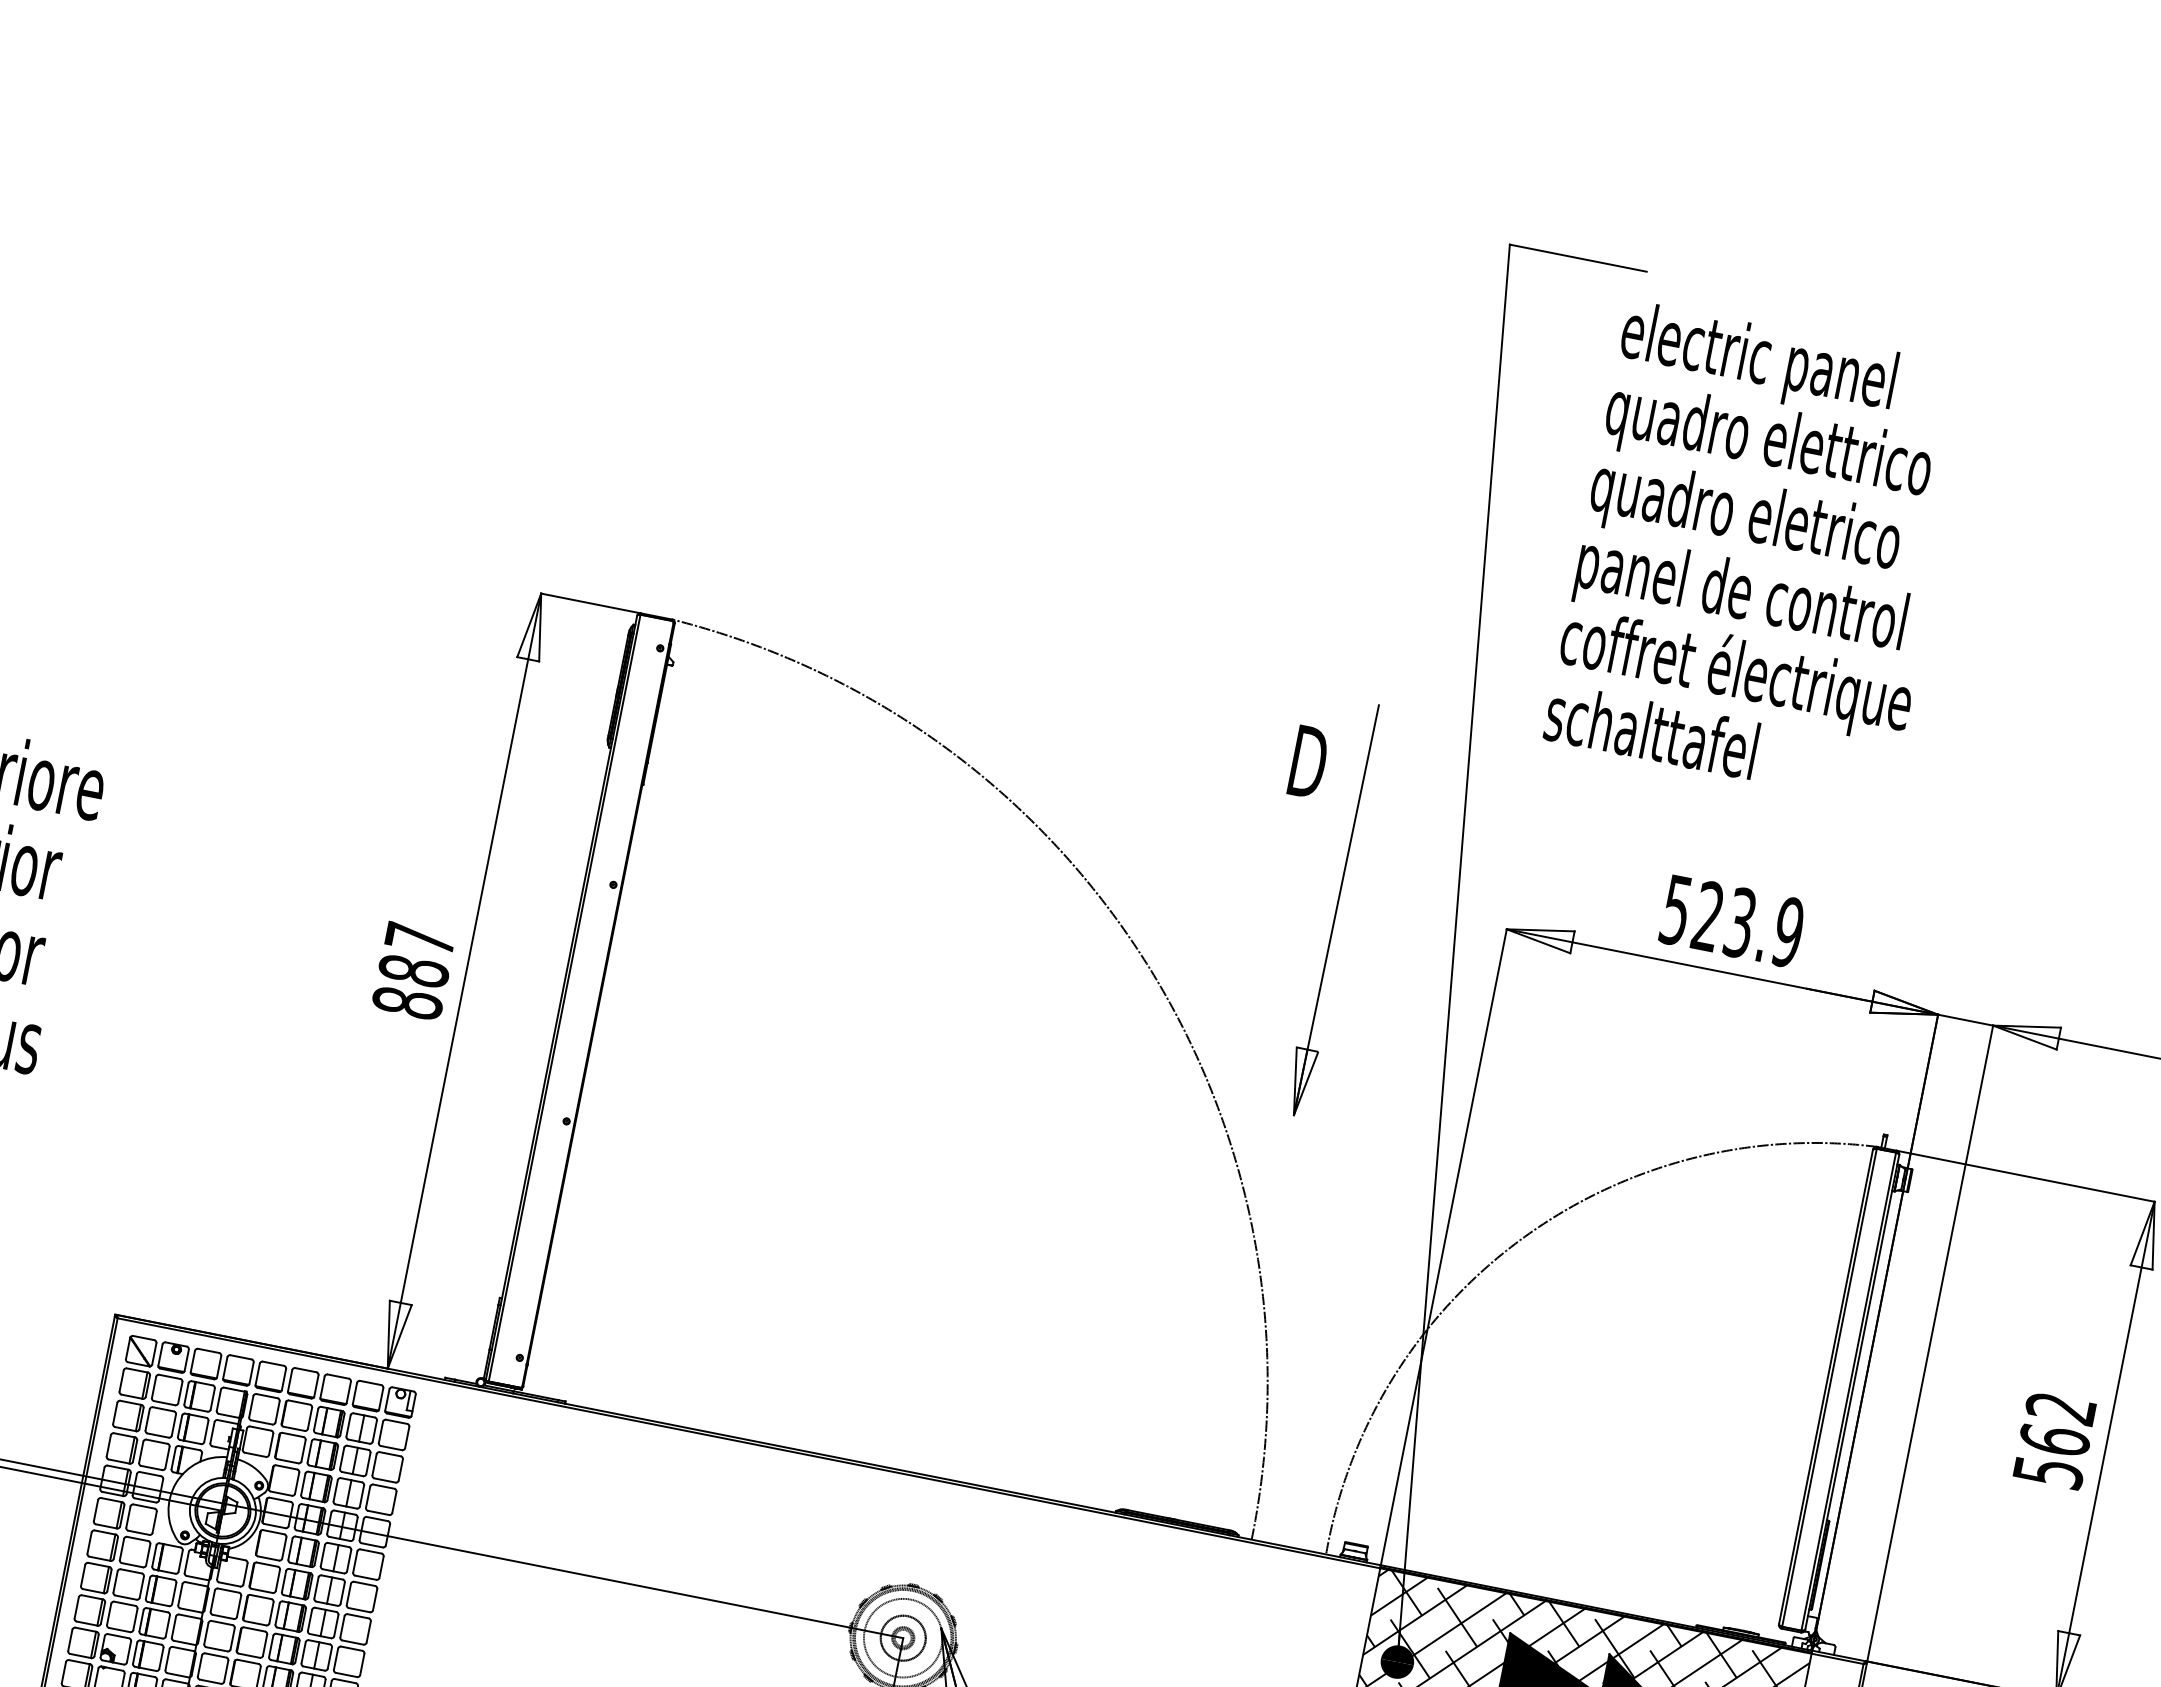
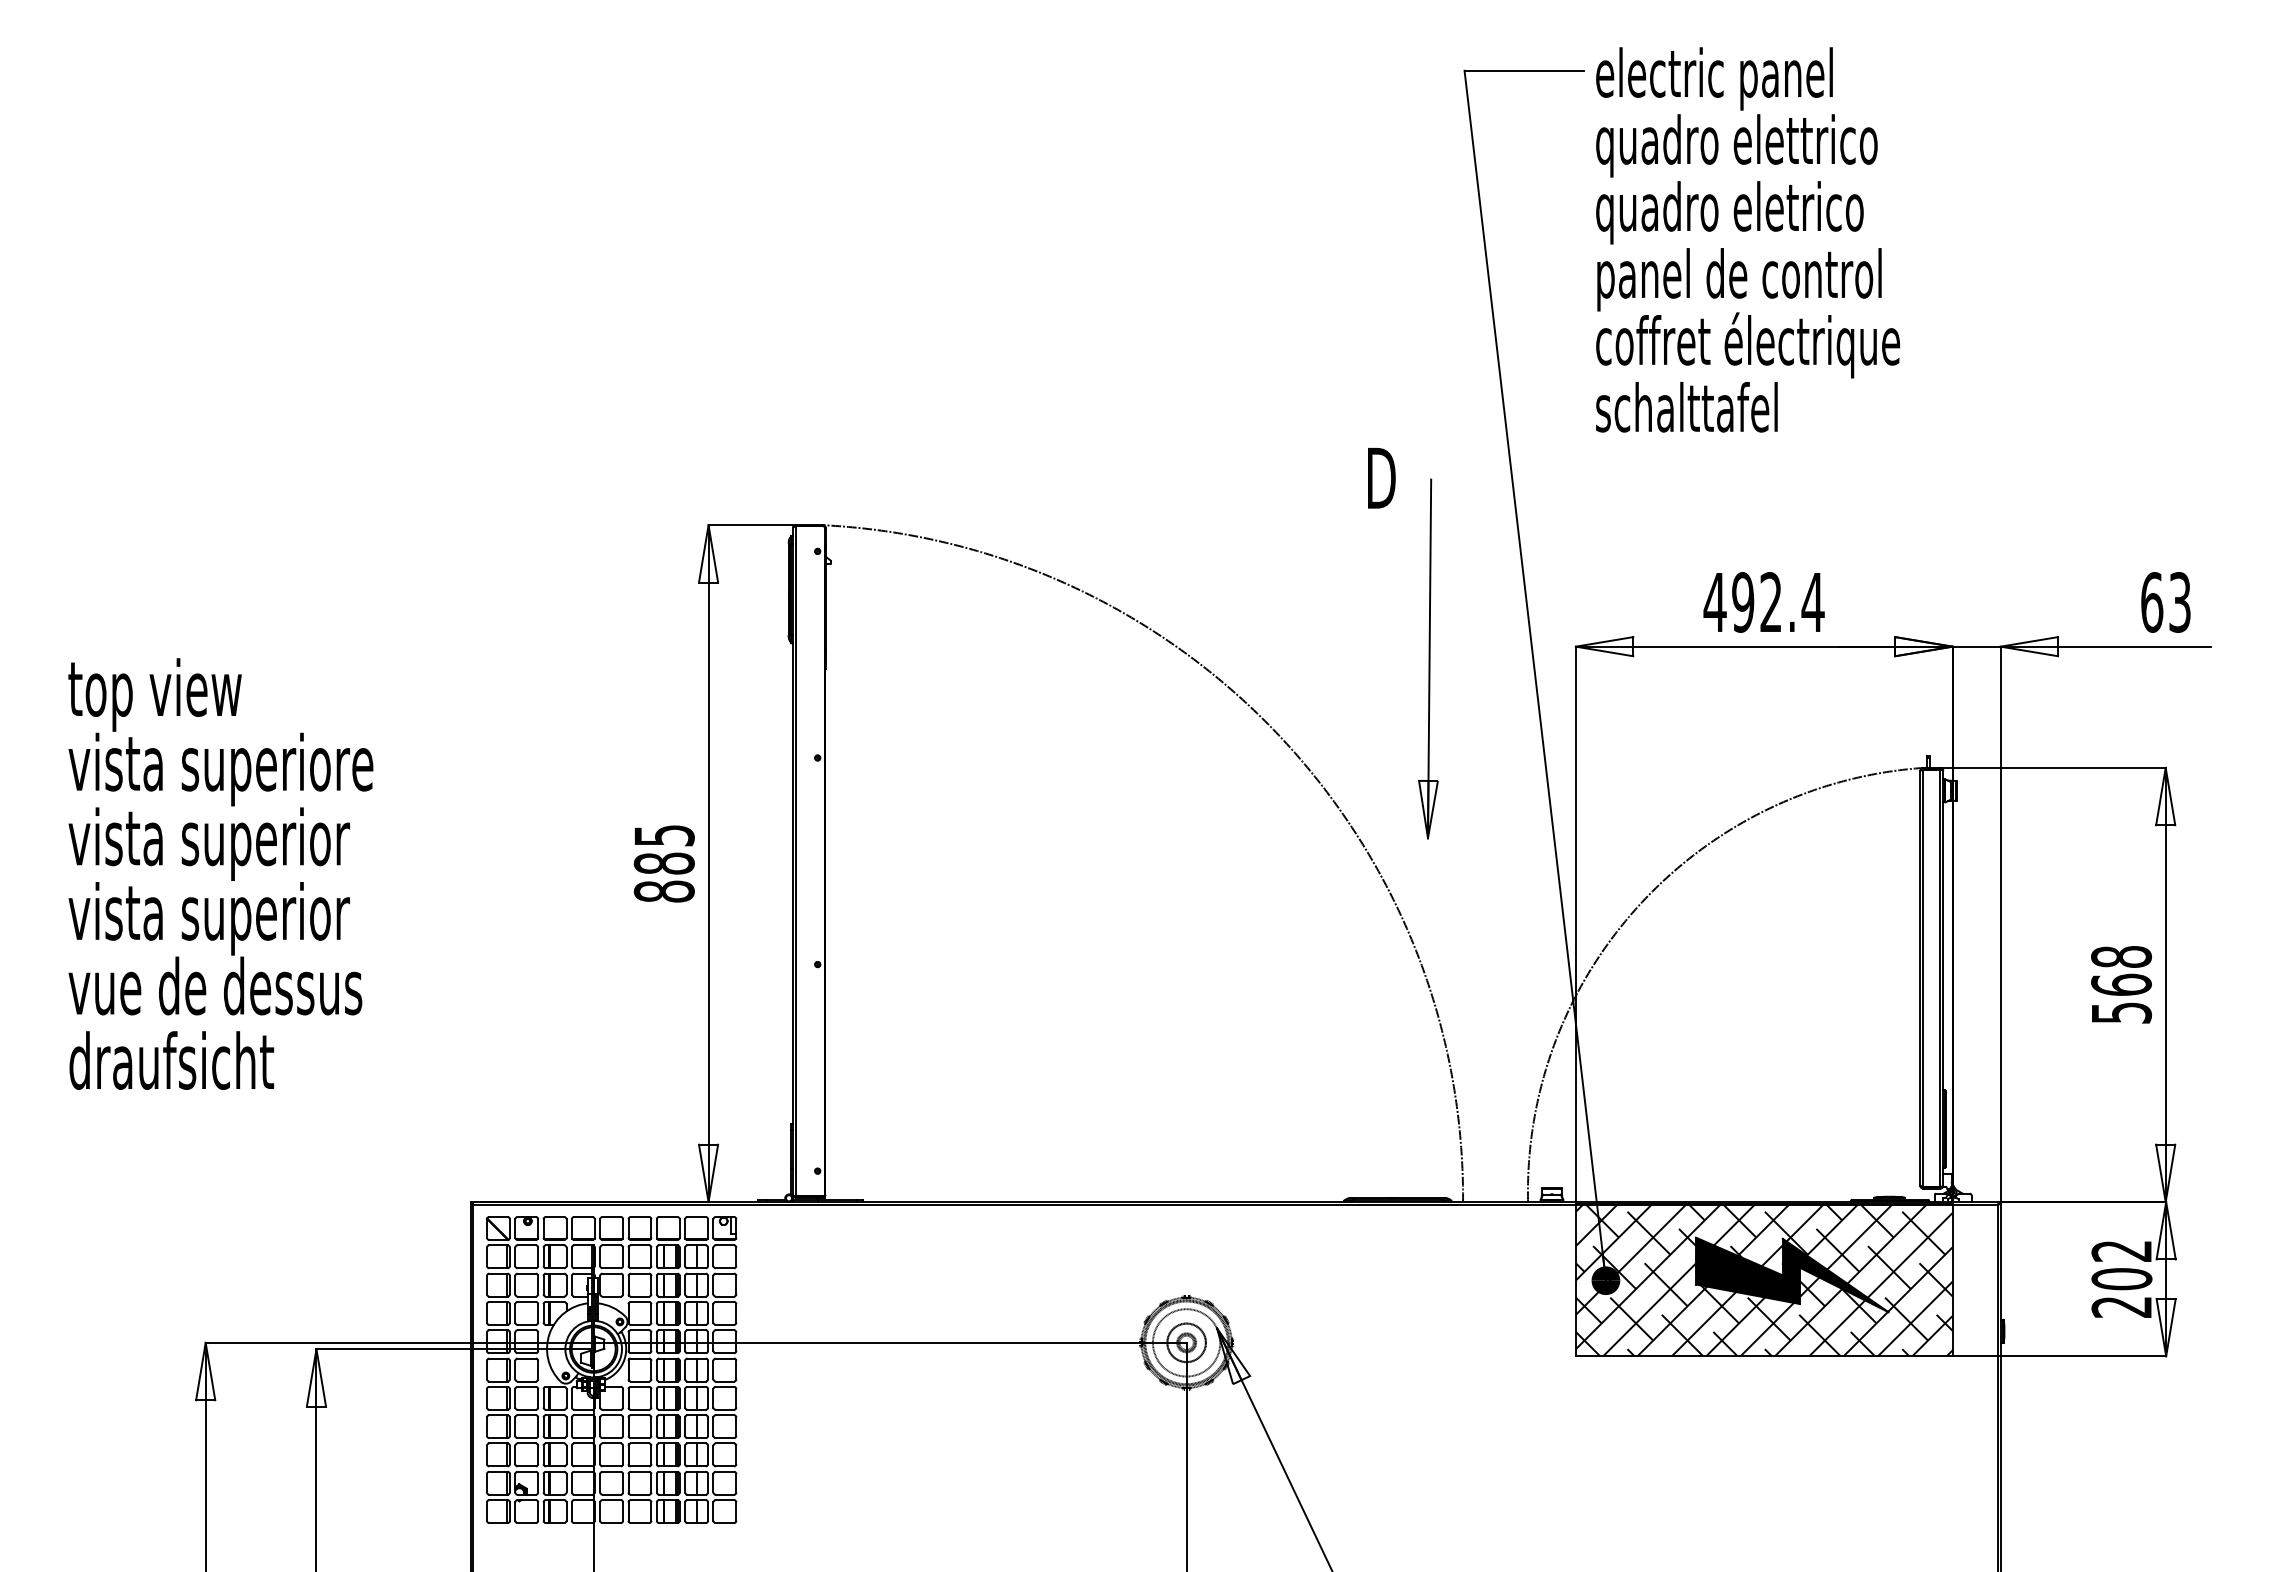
text: (1760, 553) -> (1748, 239), moved
text: (1308, 762) -> (1381, 478), moved
text: (1731, 921) -> (1763, 602), 523.9 -> 492.4
text: (420, 938) -> (664, 835), 887 -> 885
text: (2061, 1407) -> (2121, 956), 562 -> 568

